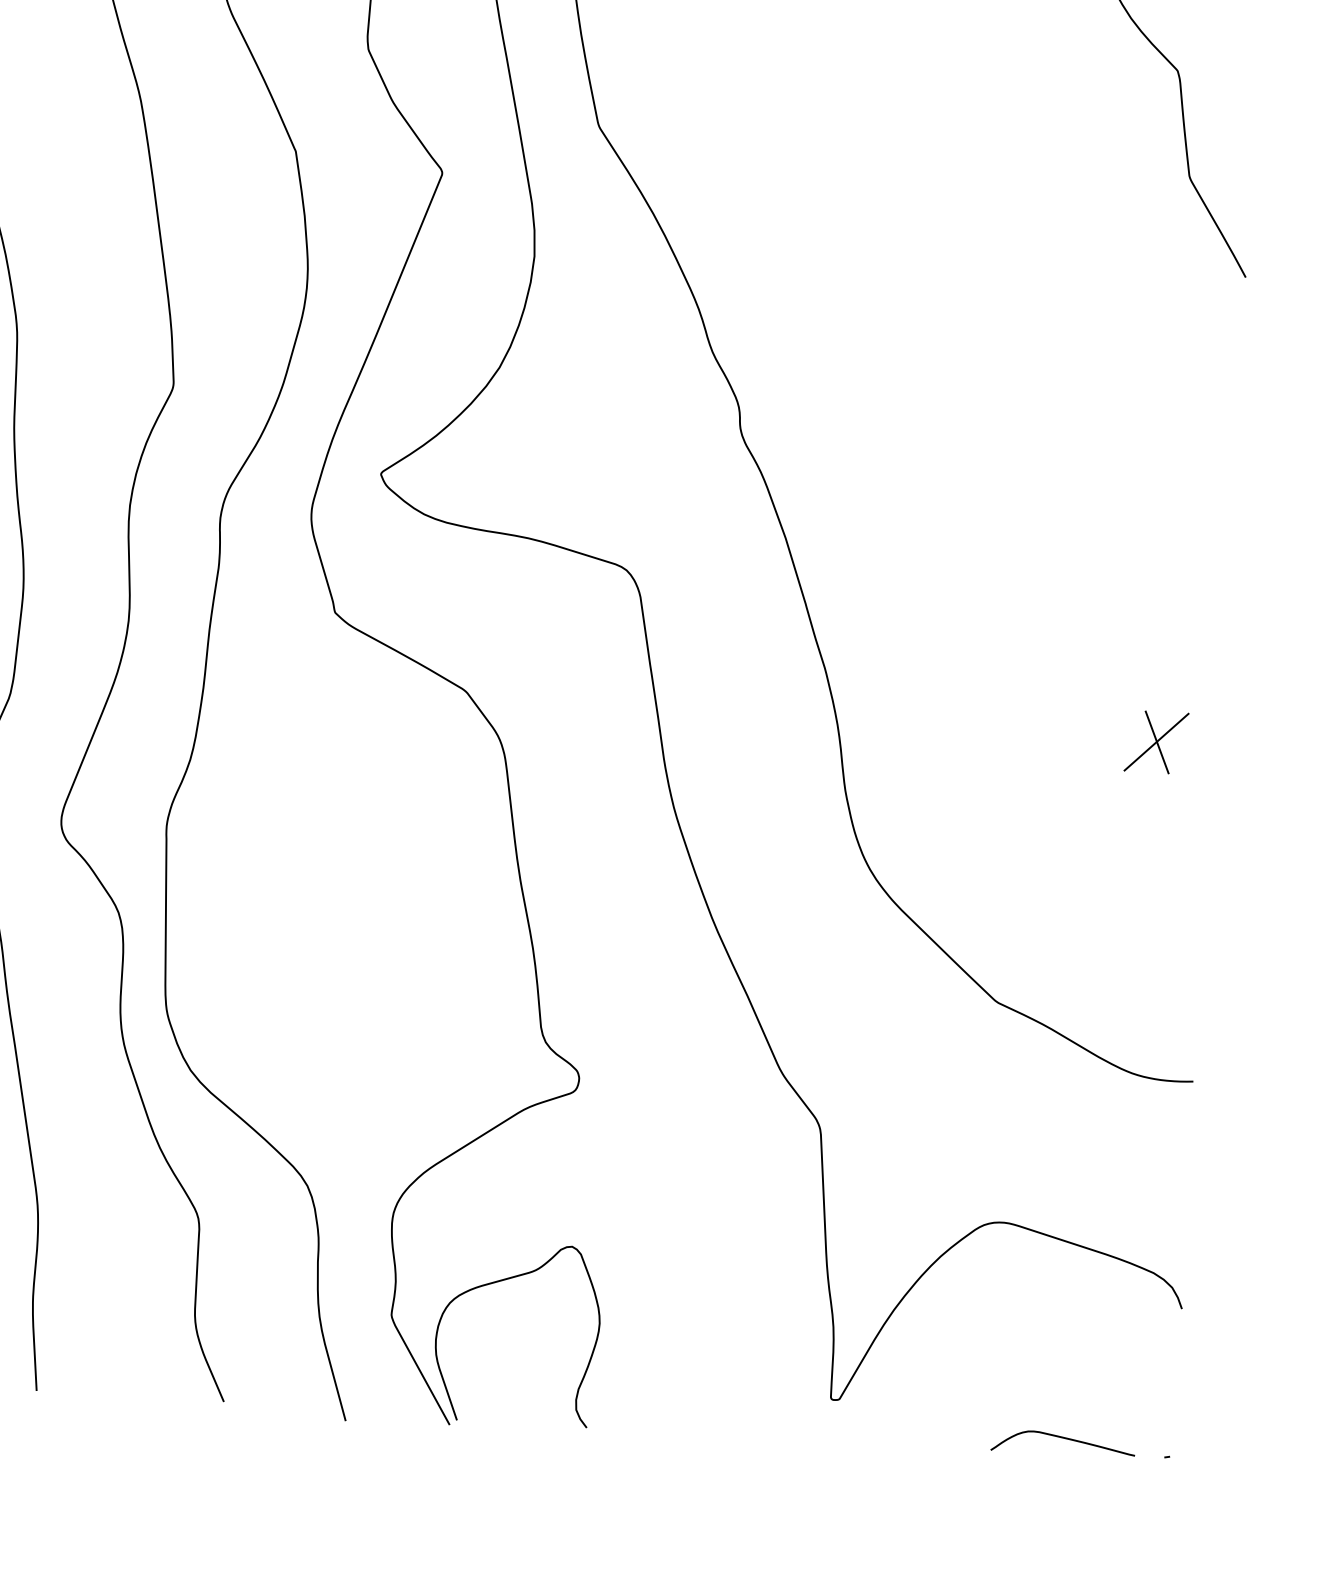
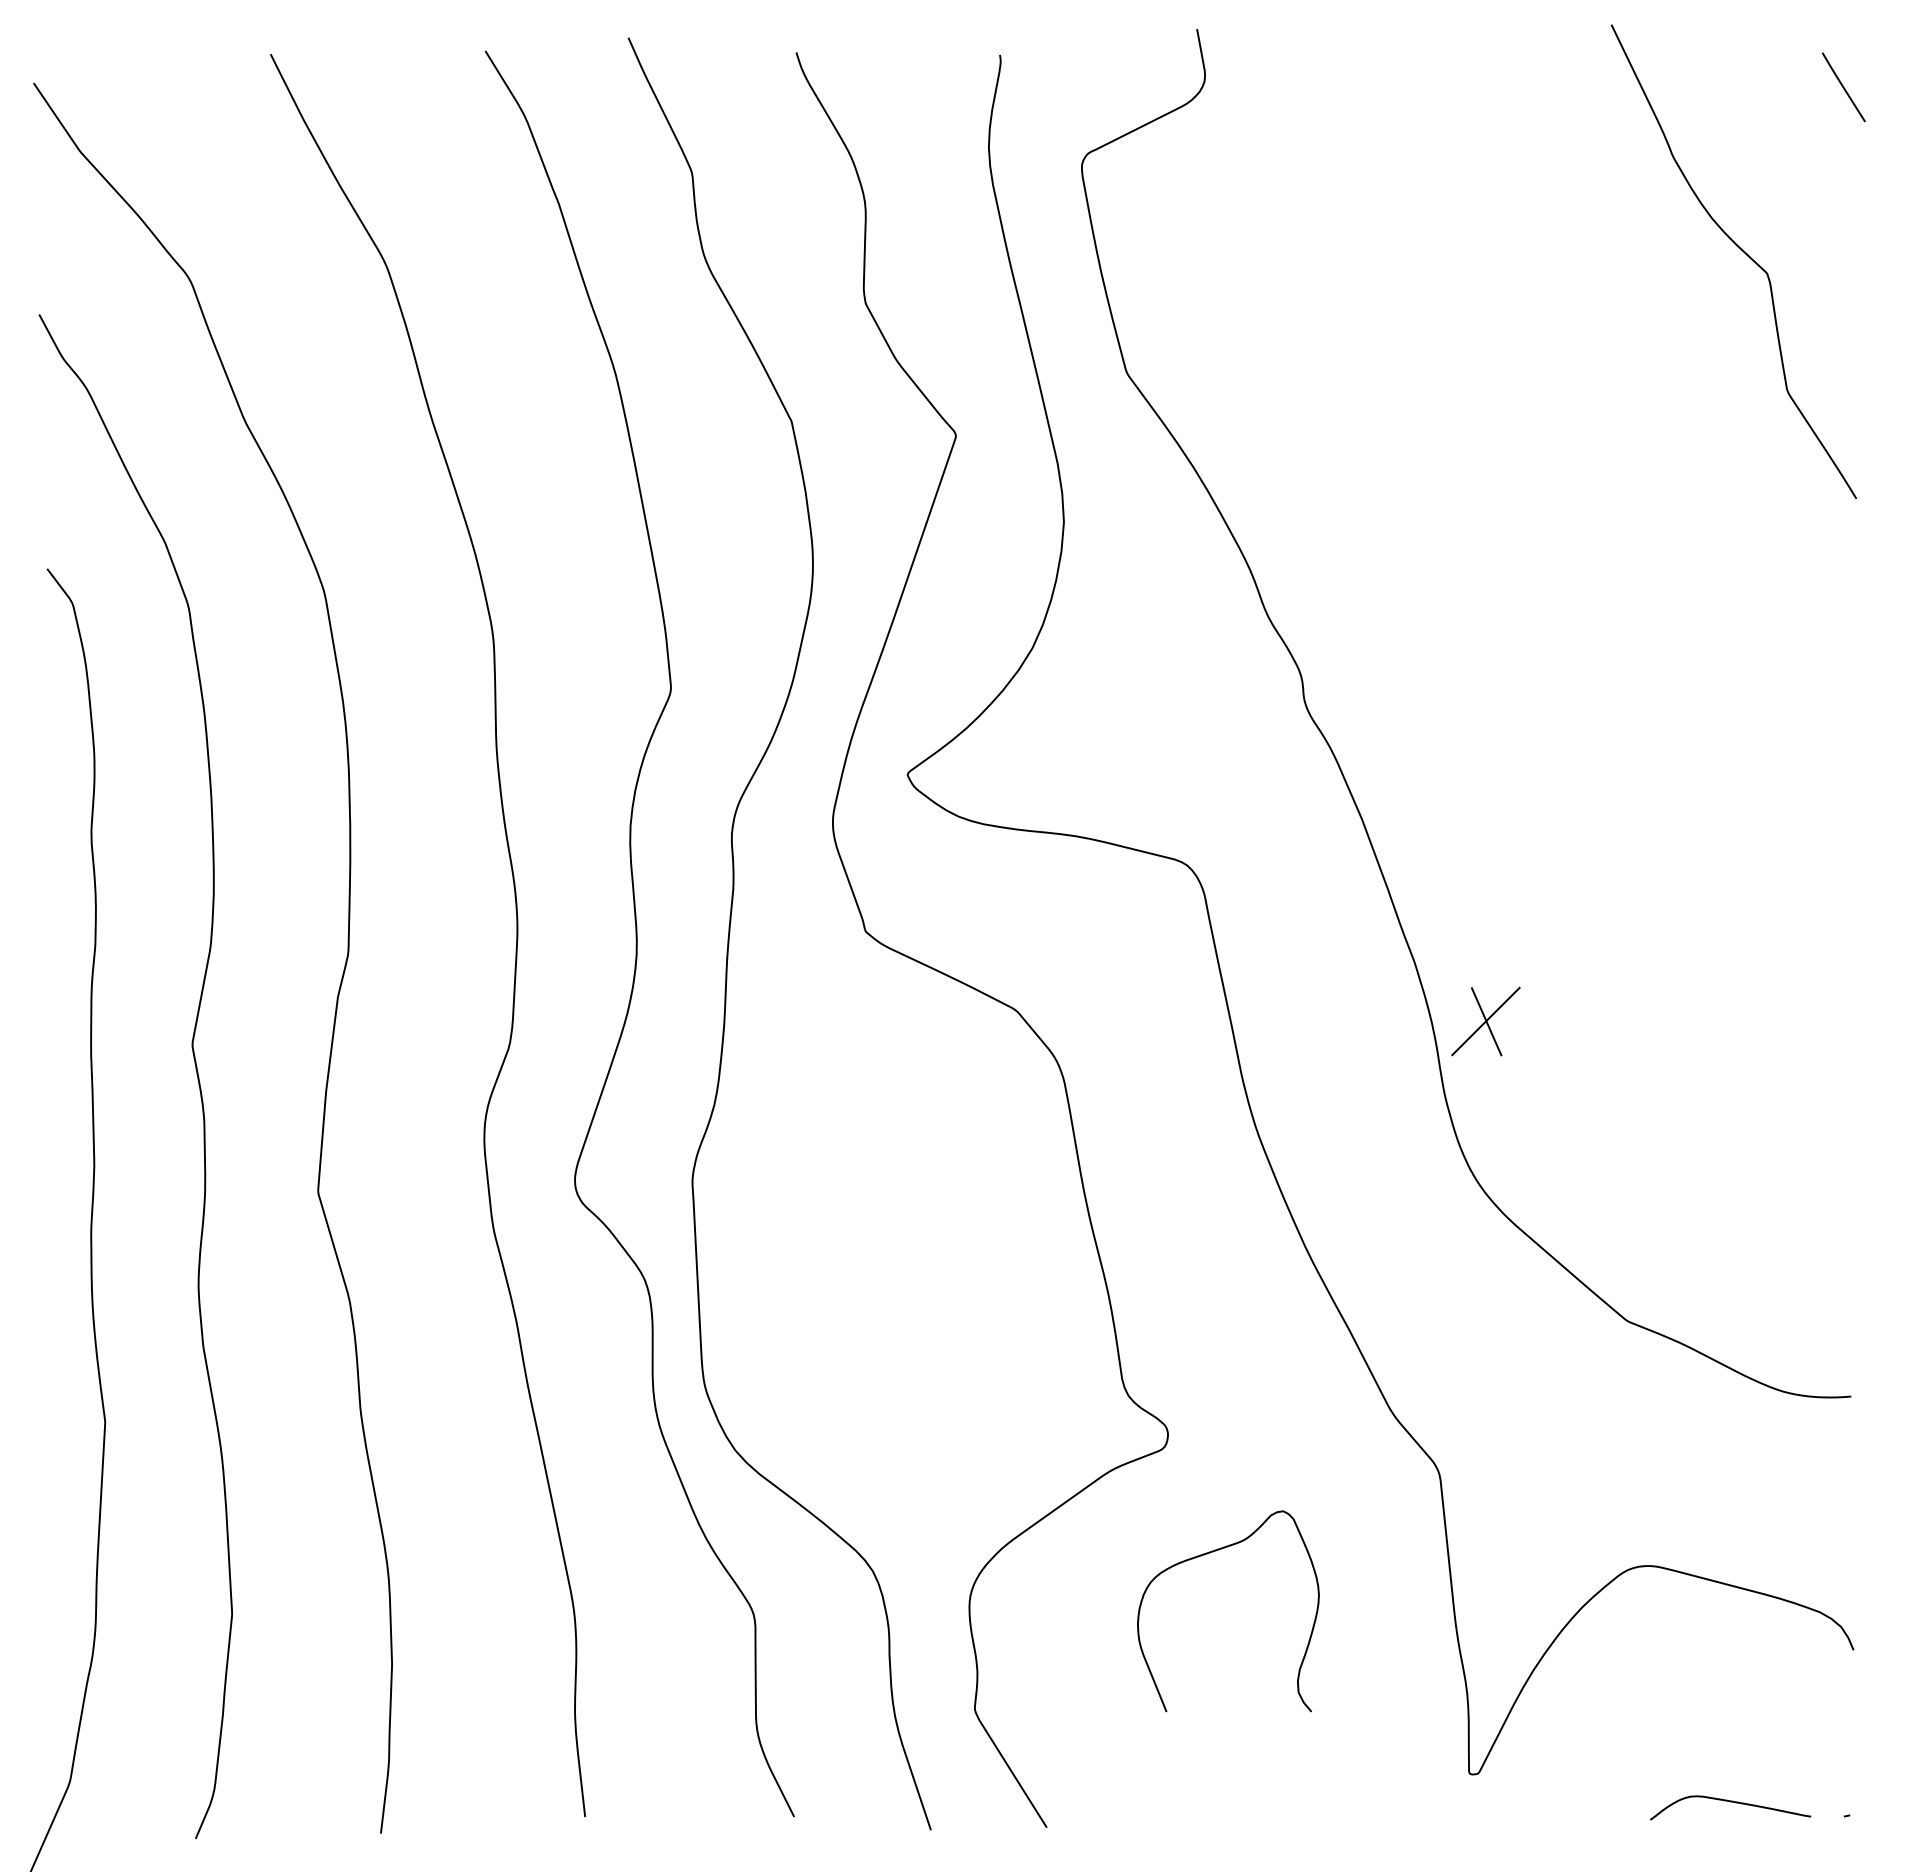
part: (1156, 742) -> (1485, 1021), moved
curve: (504, 1280) -> (1210, 1553), moved

